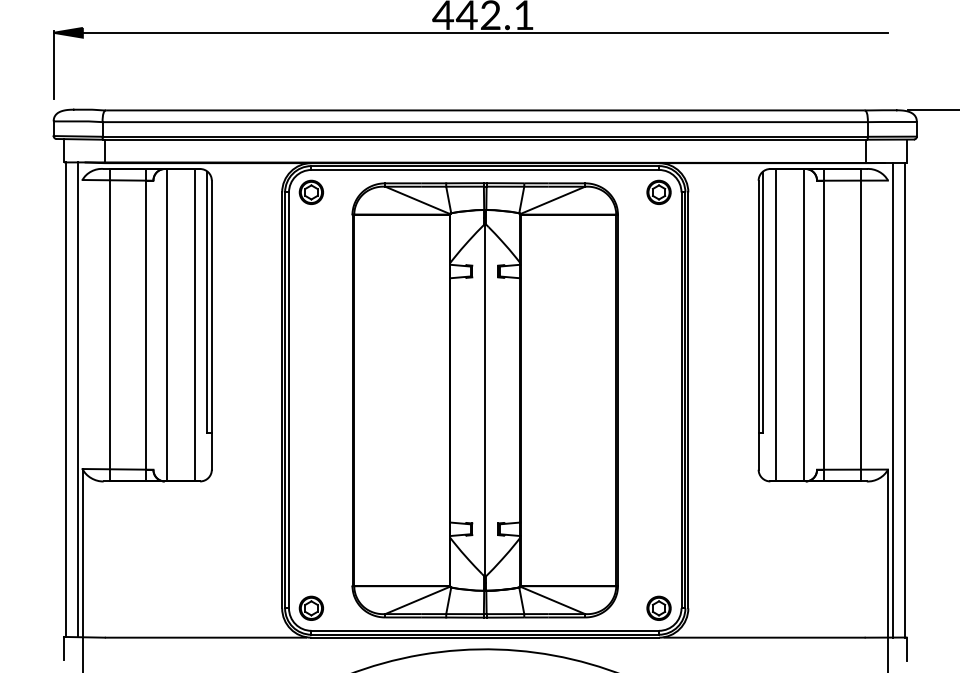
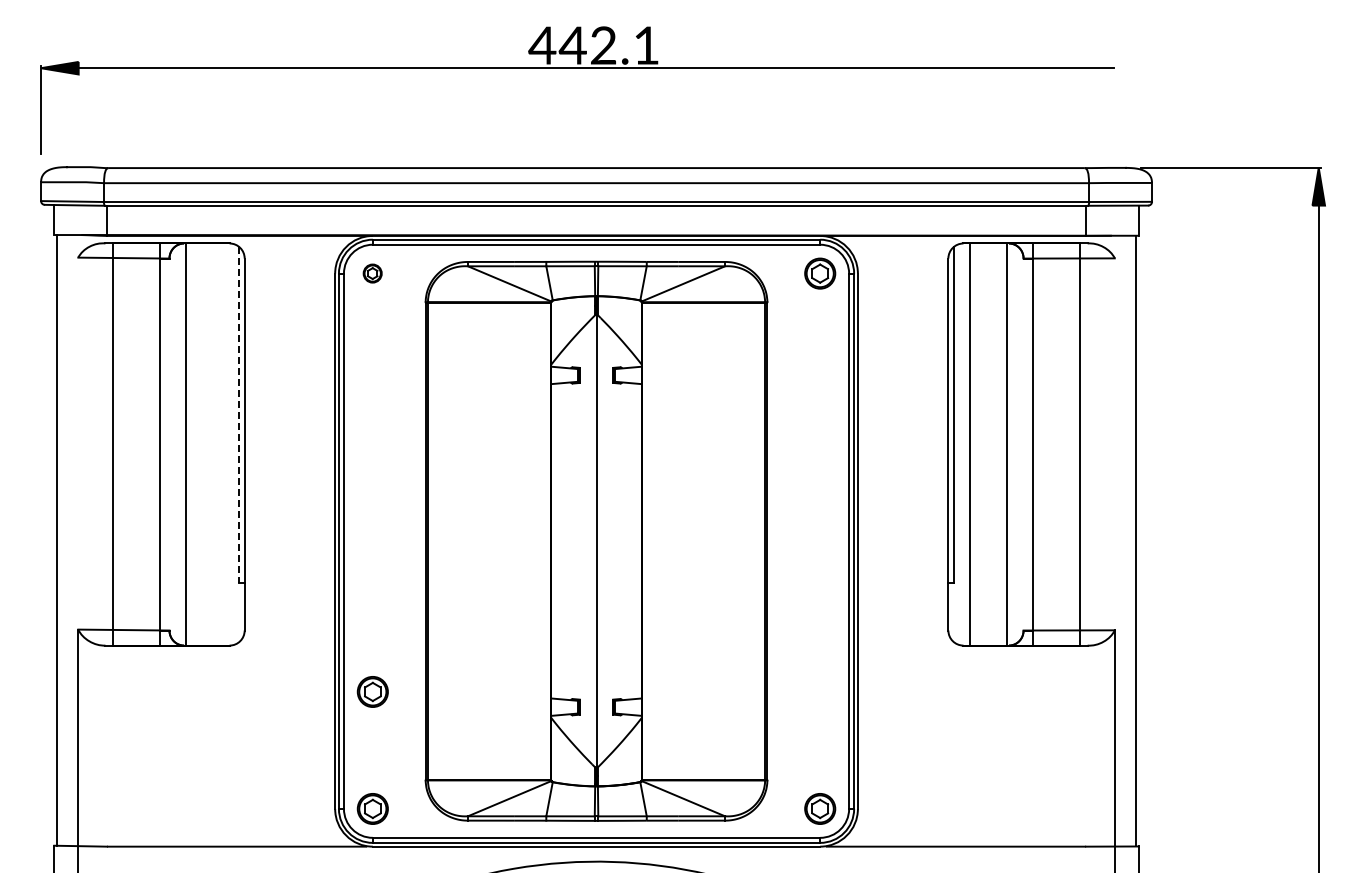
part: (311, 192) -> (372, 273), size x0.6
line: (207, 301) -> (239, 414), solid -> dashed
line: (194, 325) -> (222, 444), removed
line: (77, 399) -> (71, 540), removed
line: (893, 399) -> (1121, 540), removed
part: (311, 517) -> (372, 691), added

